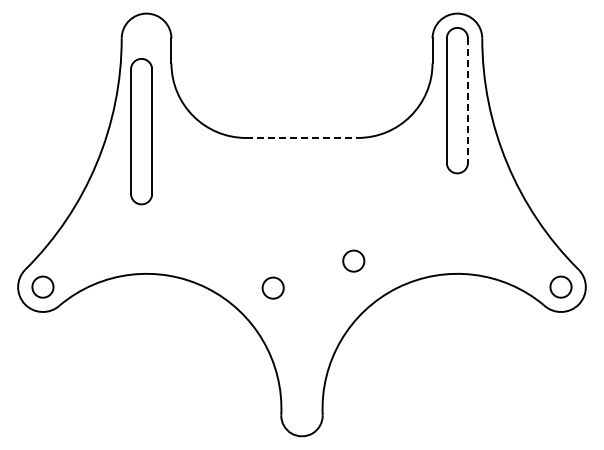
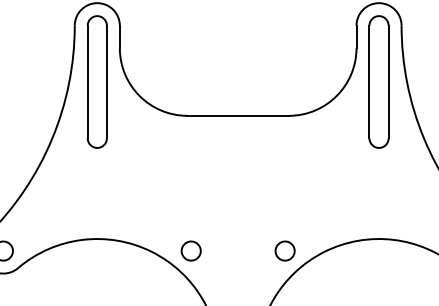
line: (467, 101) -> (388, 82), dashed -> solid
part: (141, 131) -> (97, 81), moved
line: (302, 137) -> (238, 115), dashed -> solid
circle: (353, 260) -> (284, 250), moved
circle: (272, 287) -> (190, 250), moved

